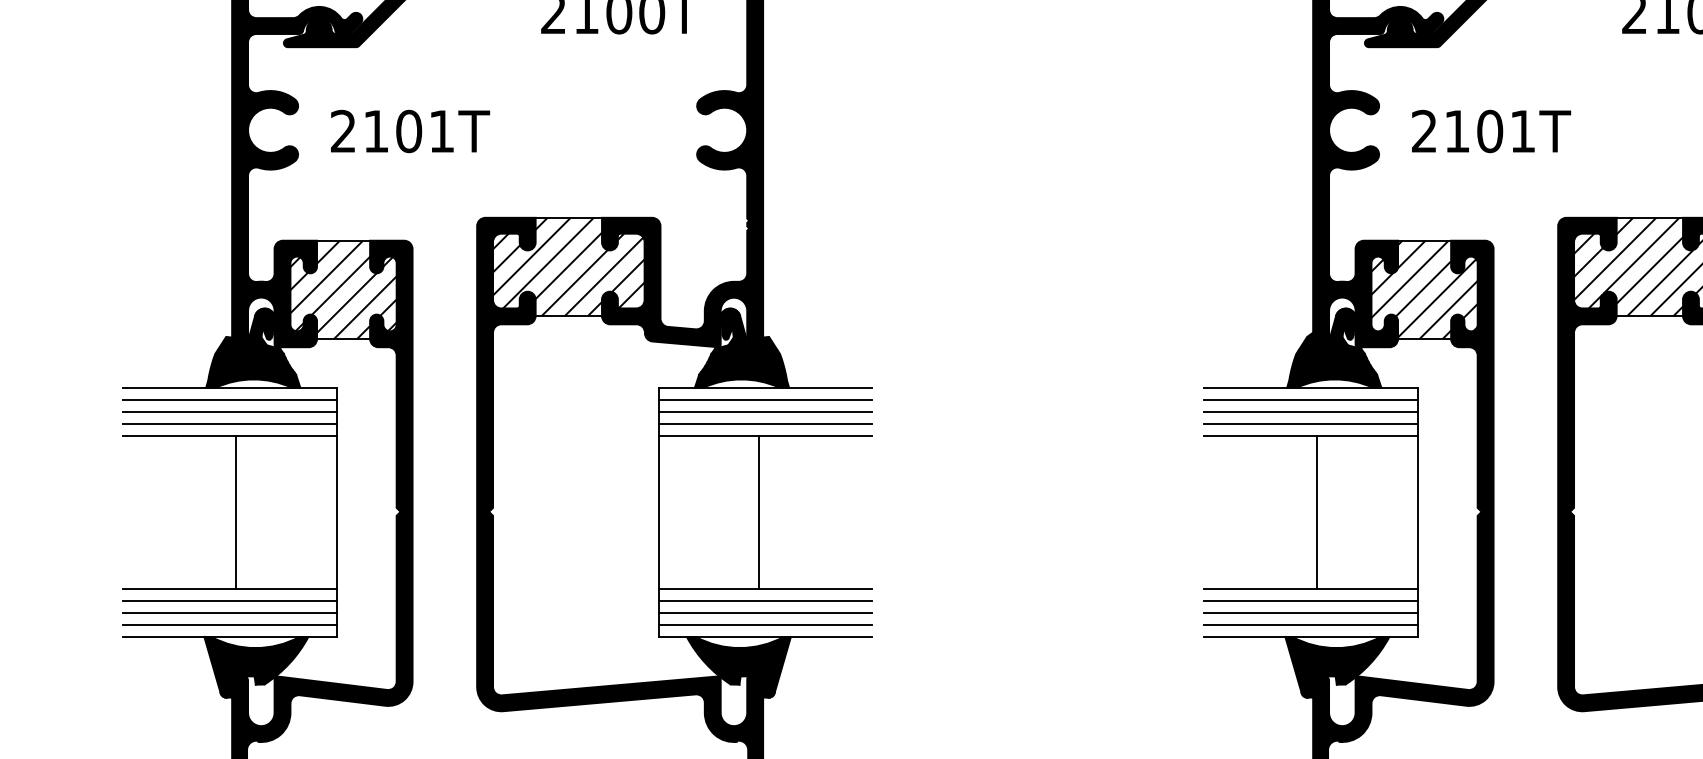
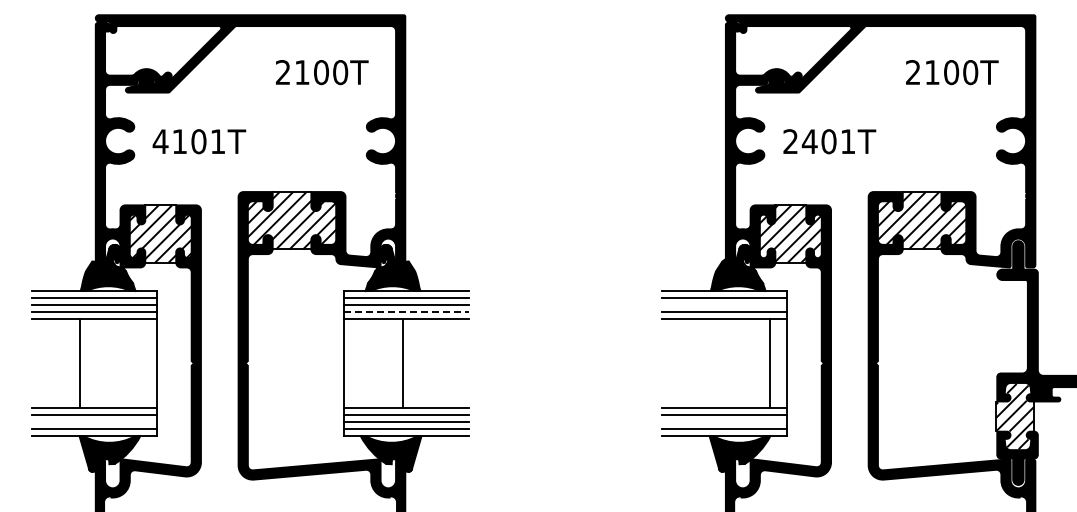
text: (343, 131) -> (160, 141), 2101T -> 4101T
text: (1456, 131) -> (809, 141), 2101T -> 2401T
line: (1310, 412) -> (724, 305), removed
line: (766, 424) -> (407, 312), solid -> dashed
line: (236, 512) -> (80, 363), moved
line: (1317, 512) -> (770, 363), moved
line: (229, 613) -> (94, 422), removed
line: (1310, 613) -> (724, 422), removed

